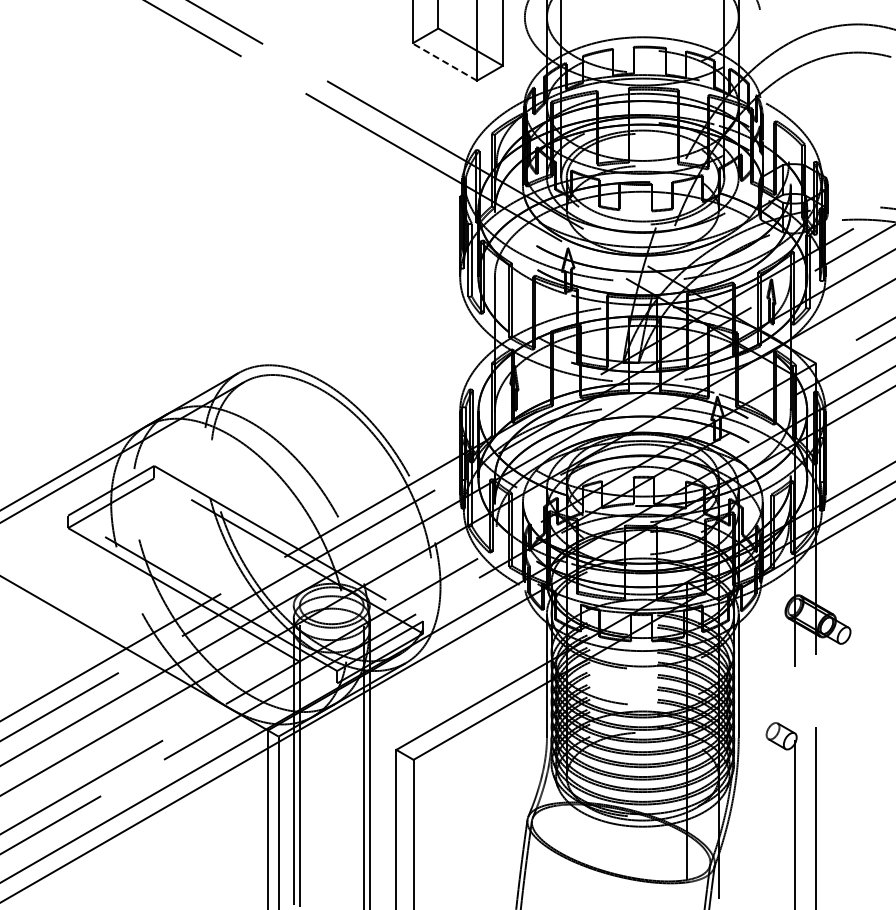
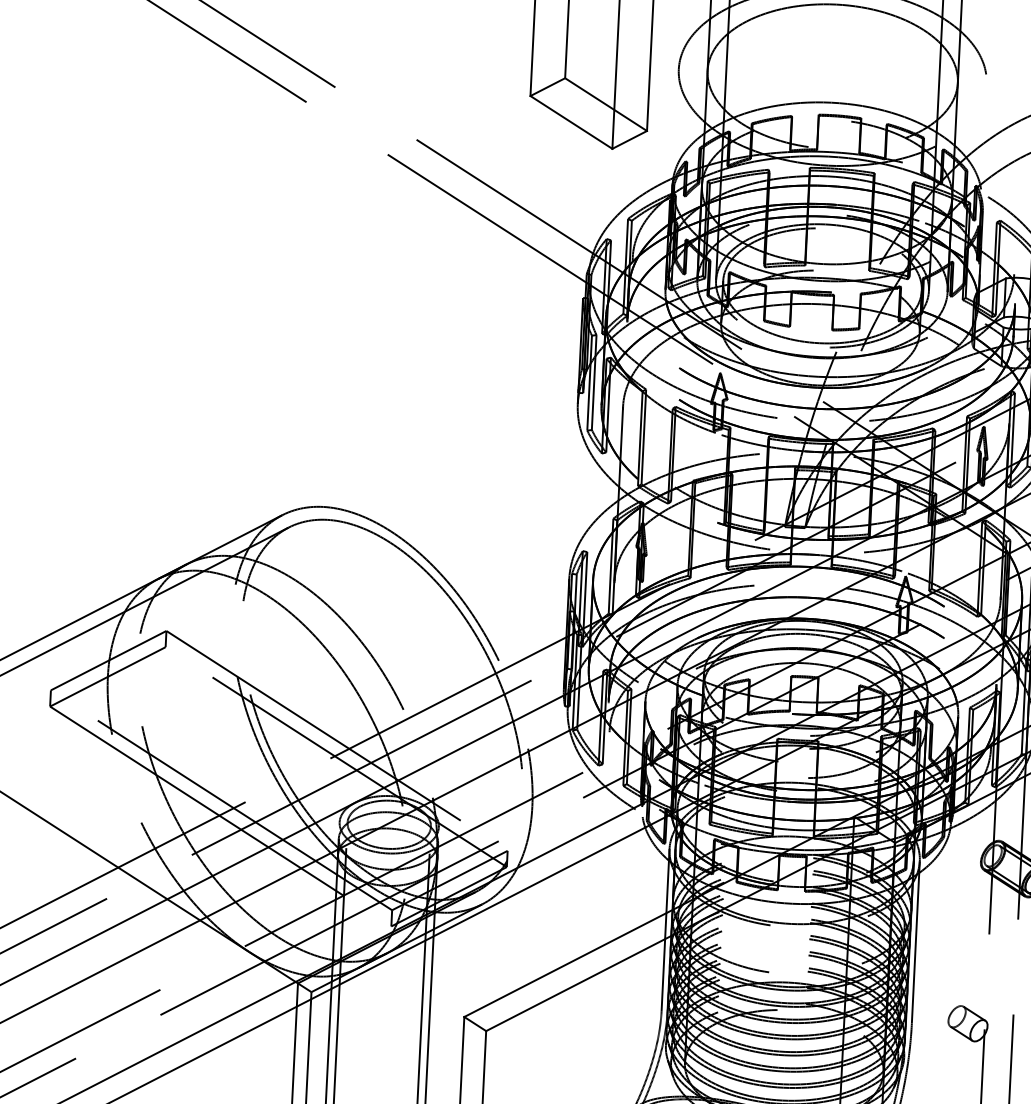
line: (444, 61) -> (571, 121), dashed -> solid

